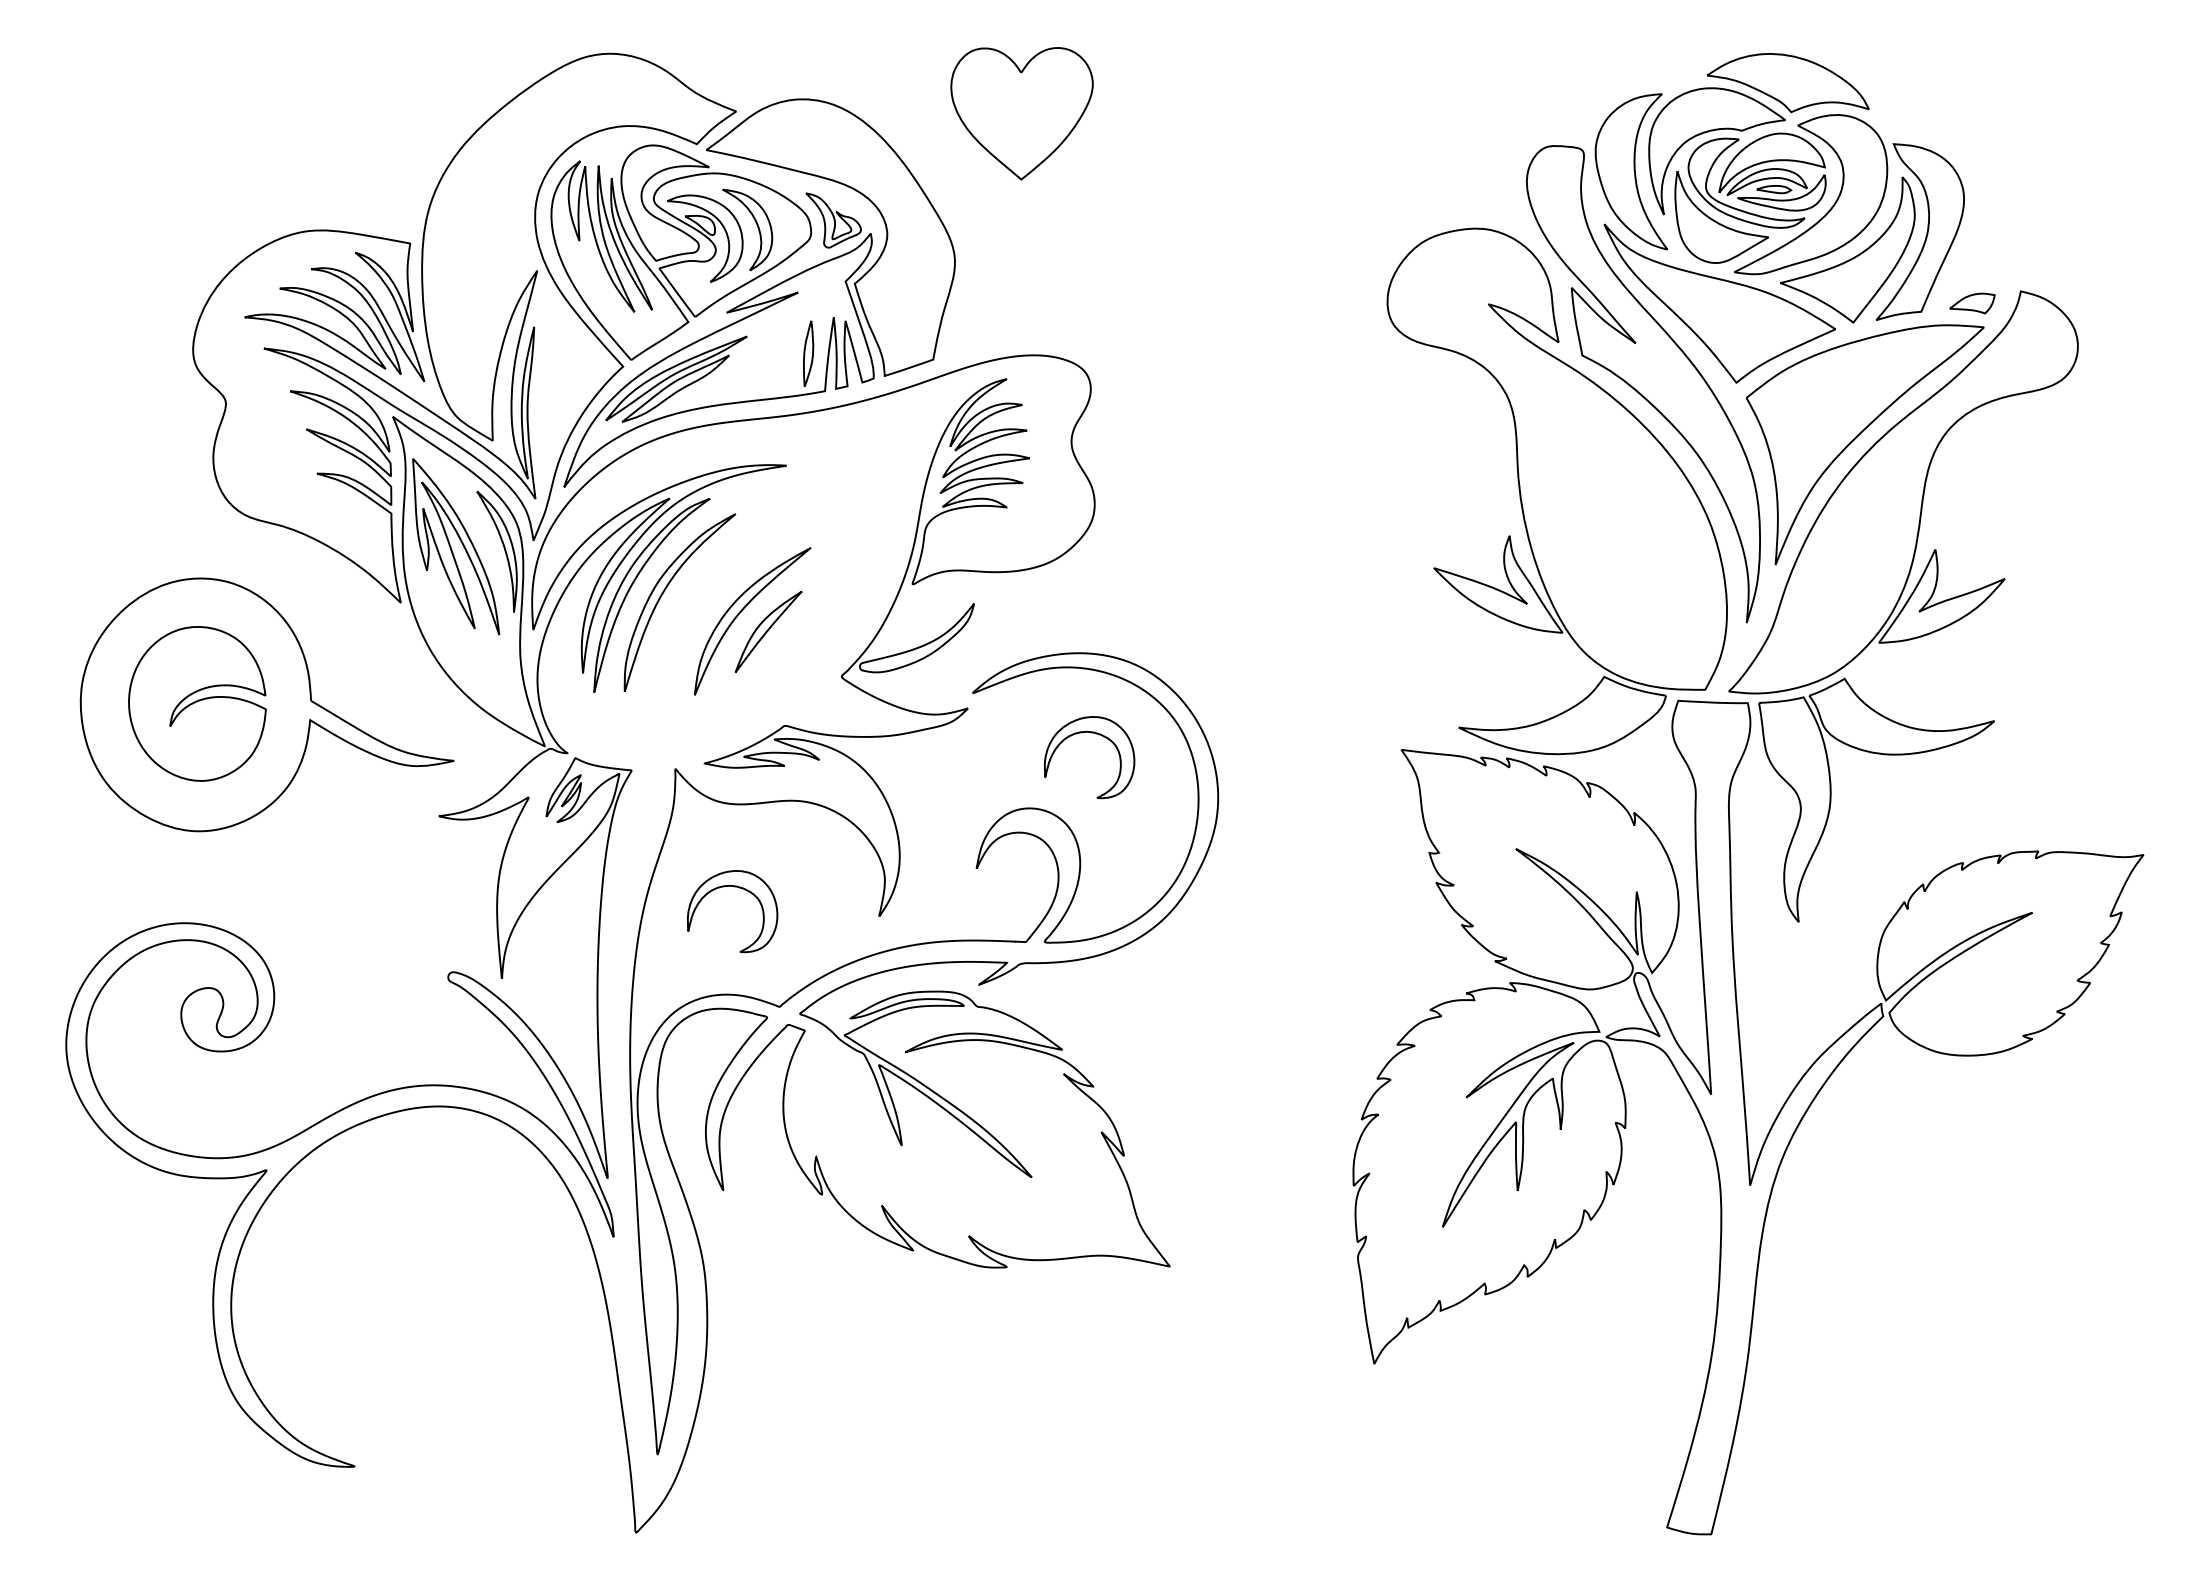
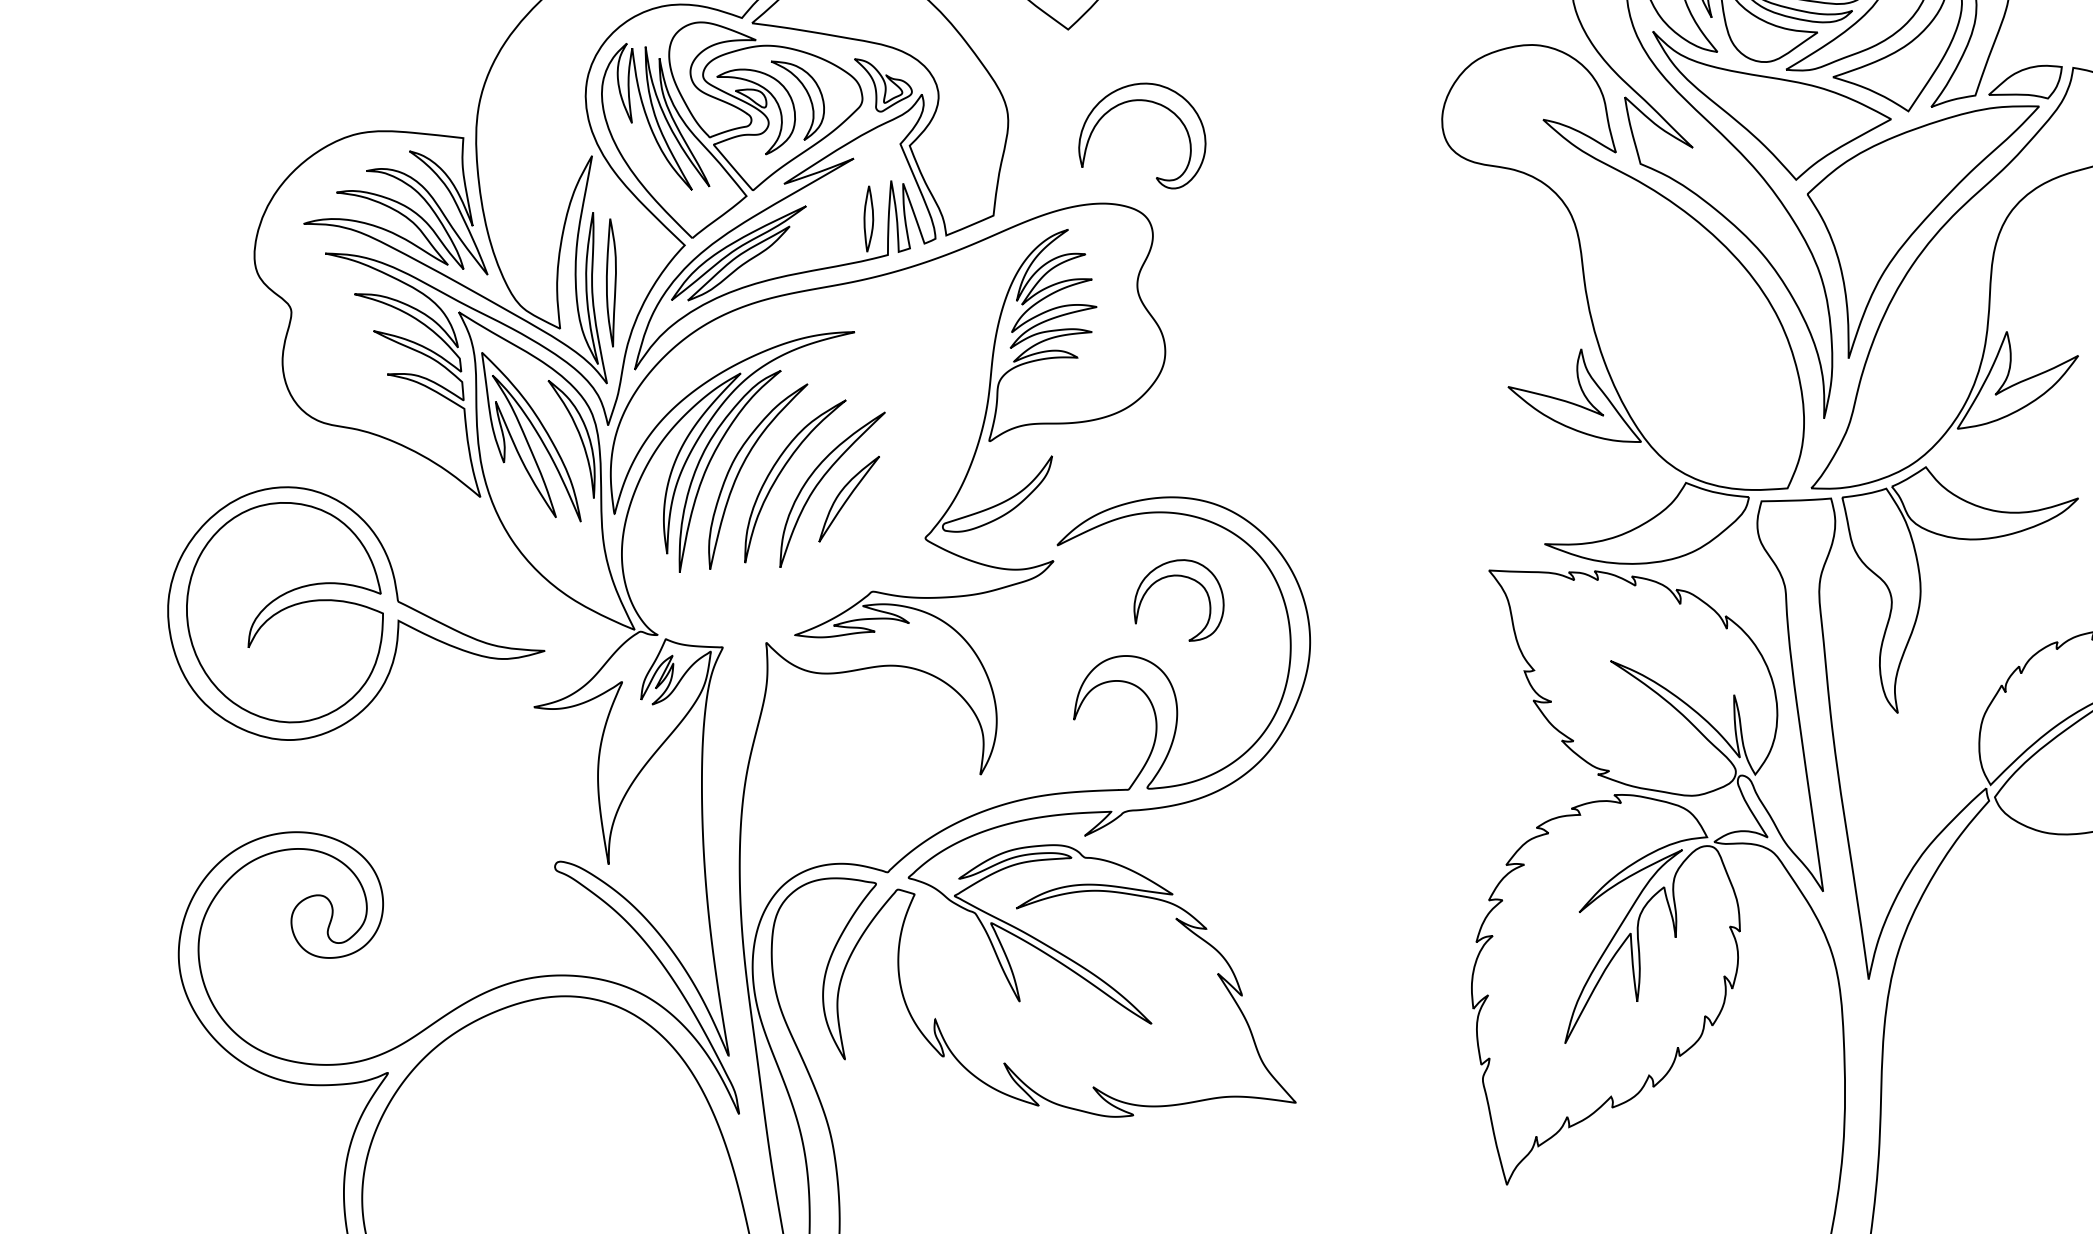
part: (1094, 257) -> (1146, 101), added
part: (1972, 303) -> (2025, 83), size x1.67
part: (547, 398) -> (611, 282), added
part: (702, 601) -> (781, 473), added
part: (197, 703) -> (284, 612), size x1.43
part: (739, 888) -> (839, 757), removed

